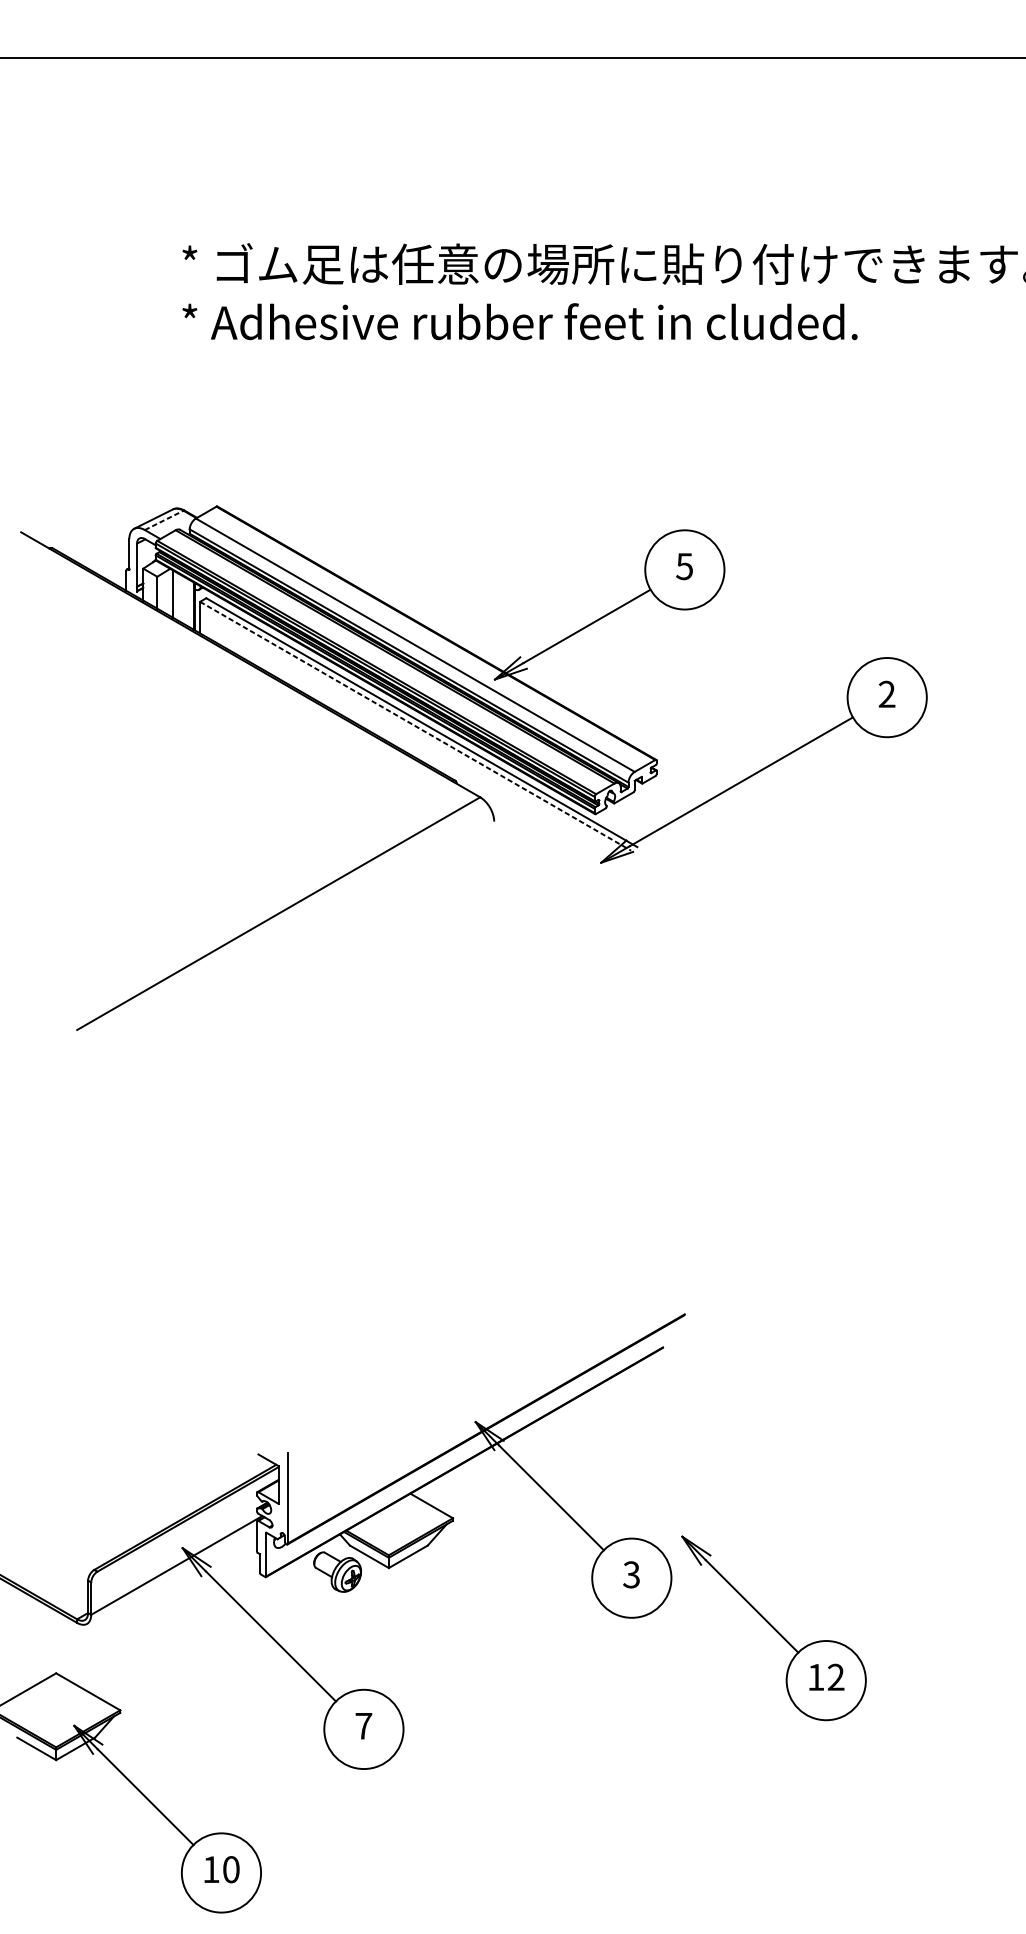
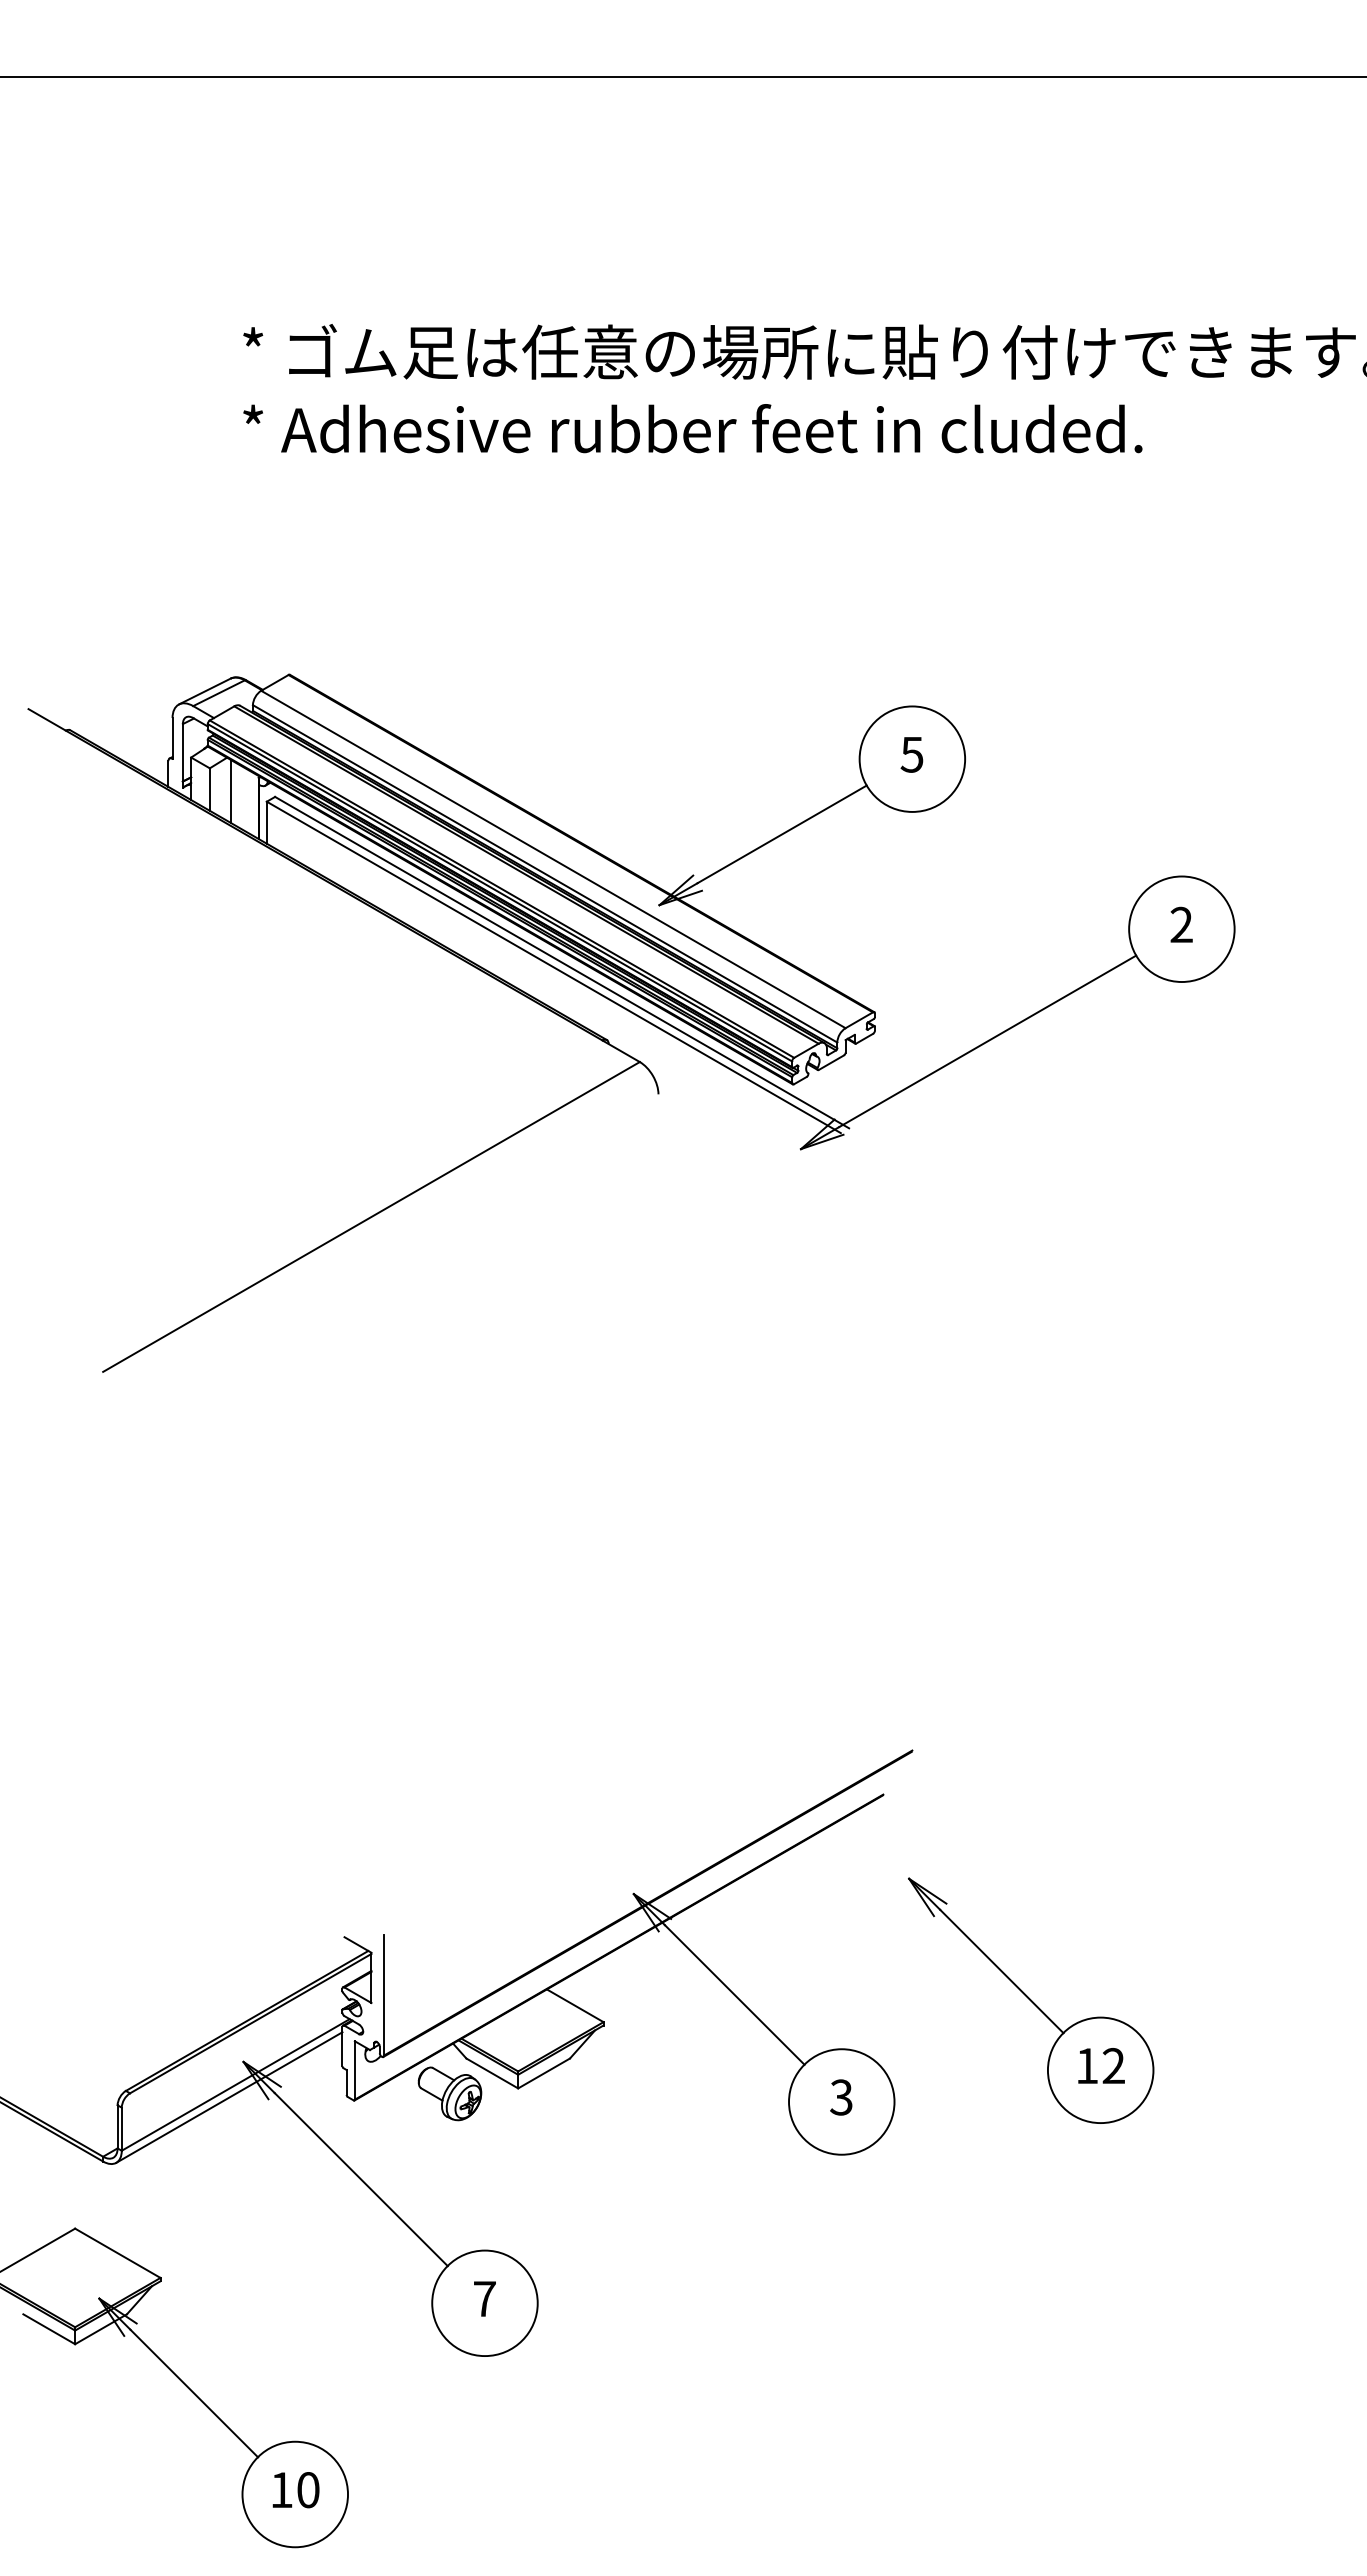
line: (164, 520) -> (219, 693), dashed -> solid
line: (416, 726) -> (554, 967), dashed -> solid
line: (172, 1574) -> (229, 2097), added
part: (774, 1628) -> (1031, 2000), moved

